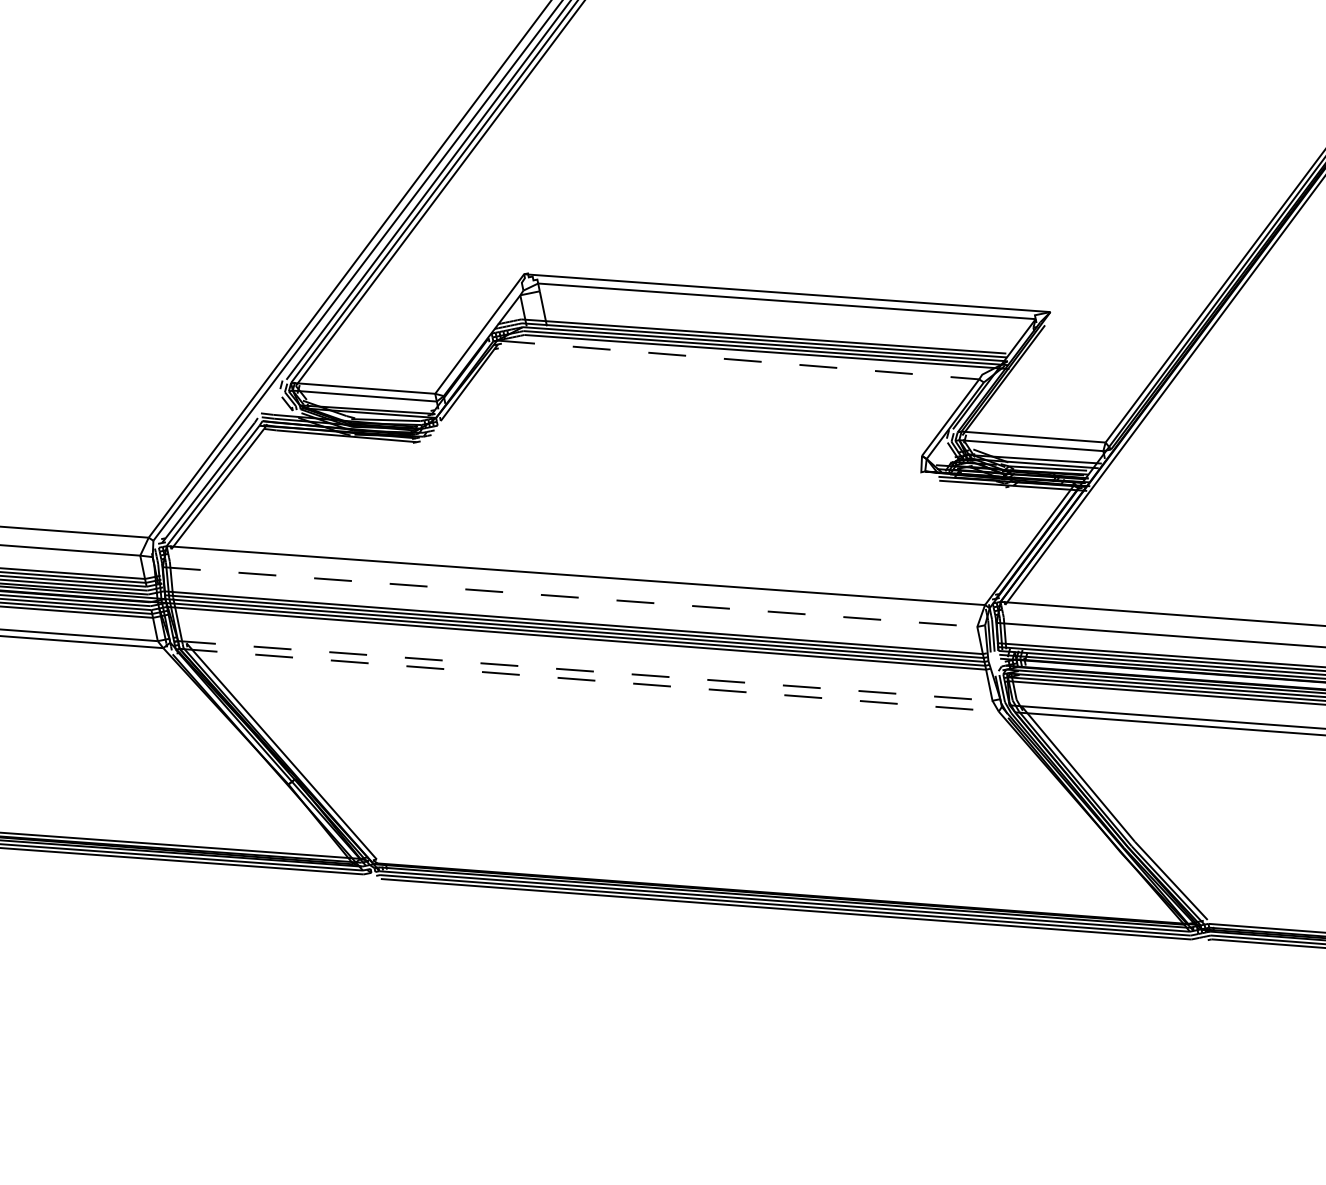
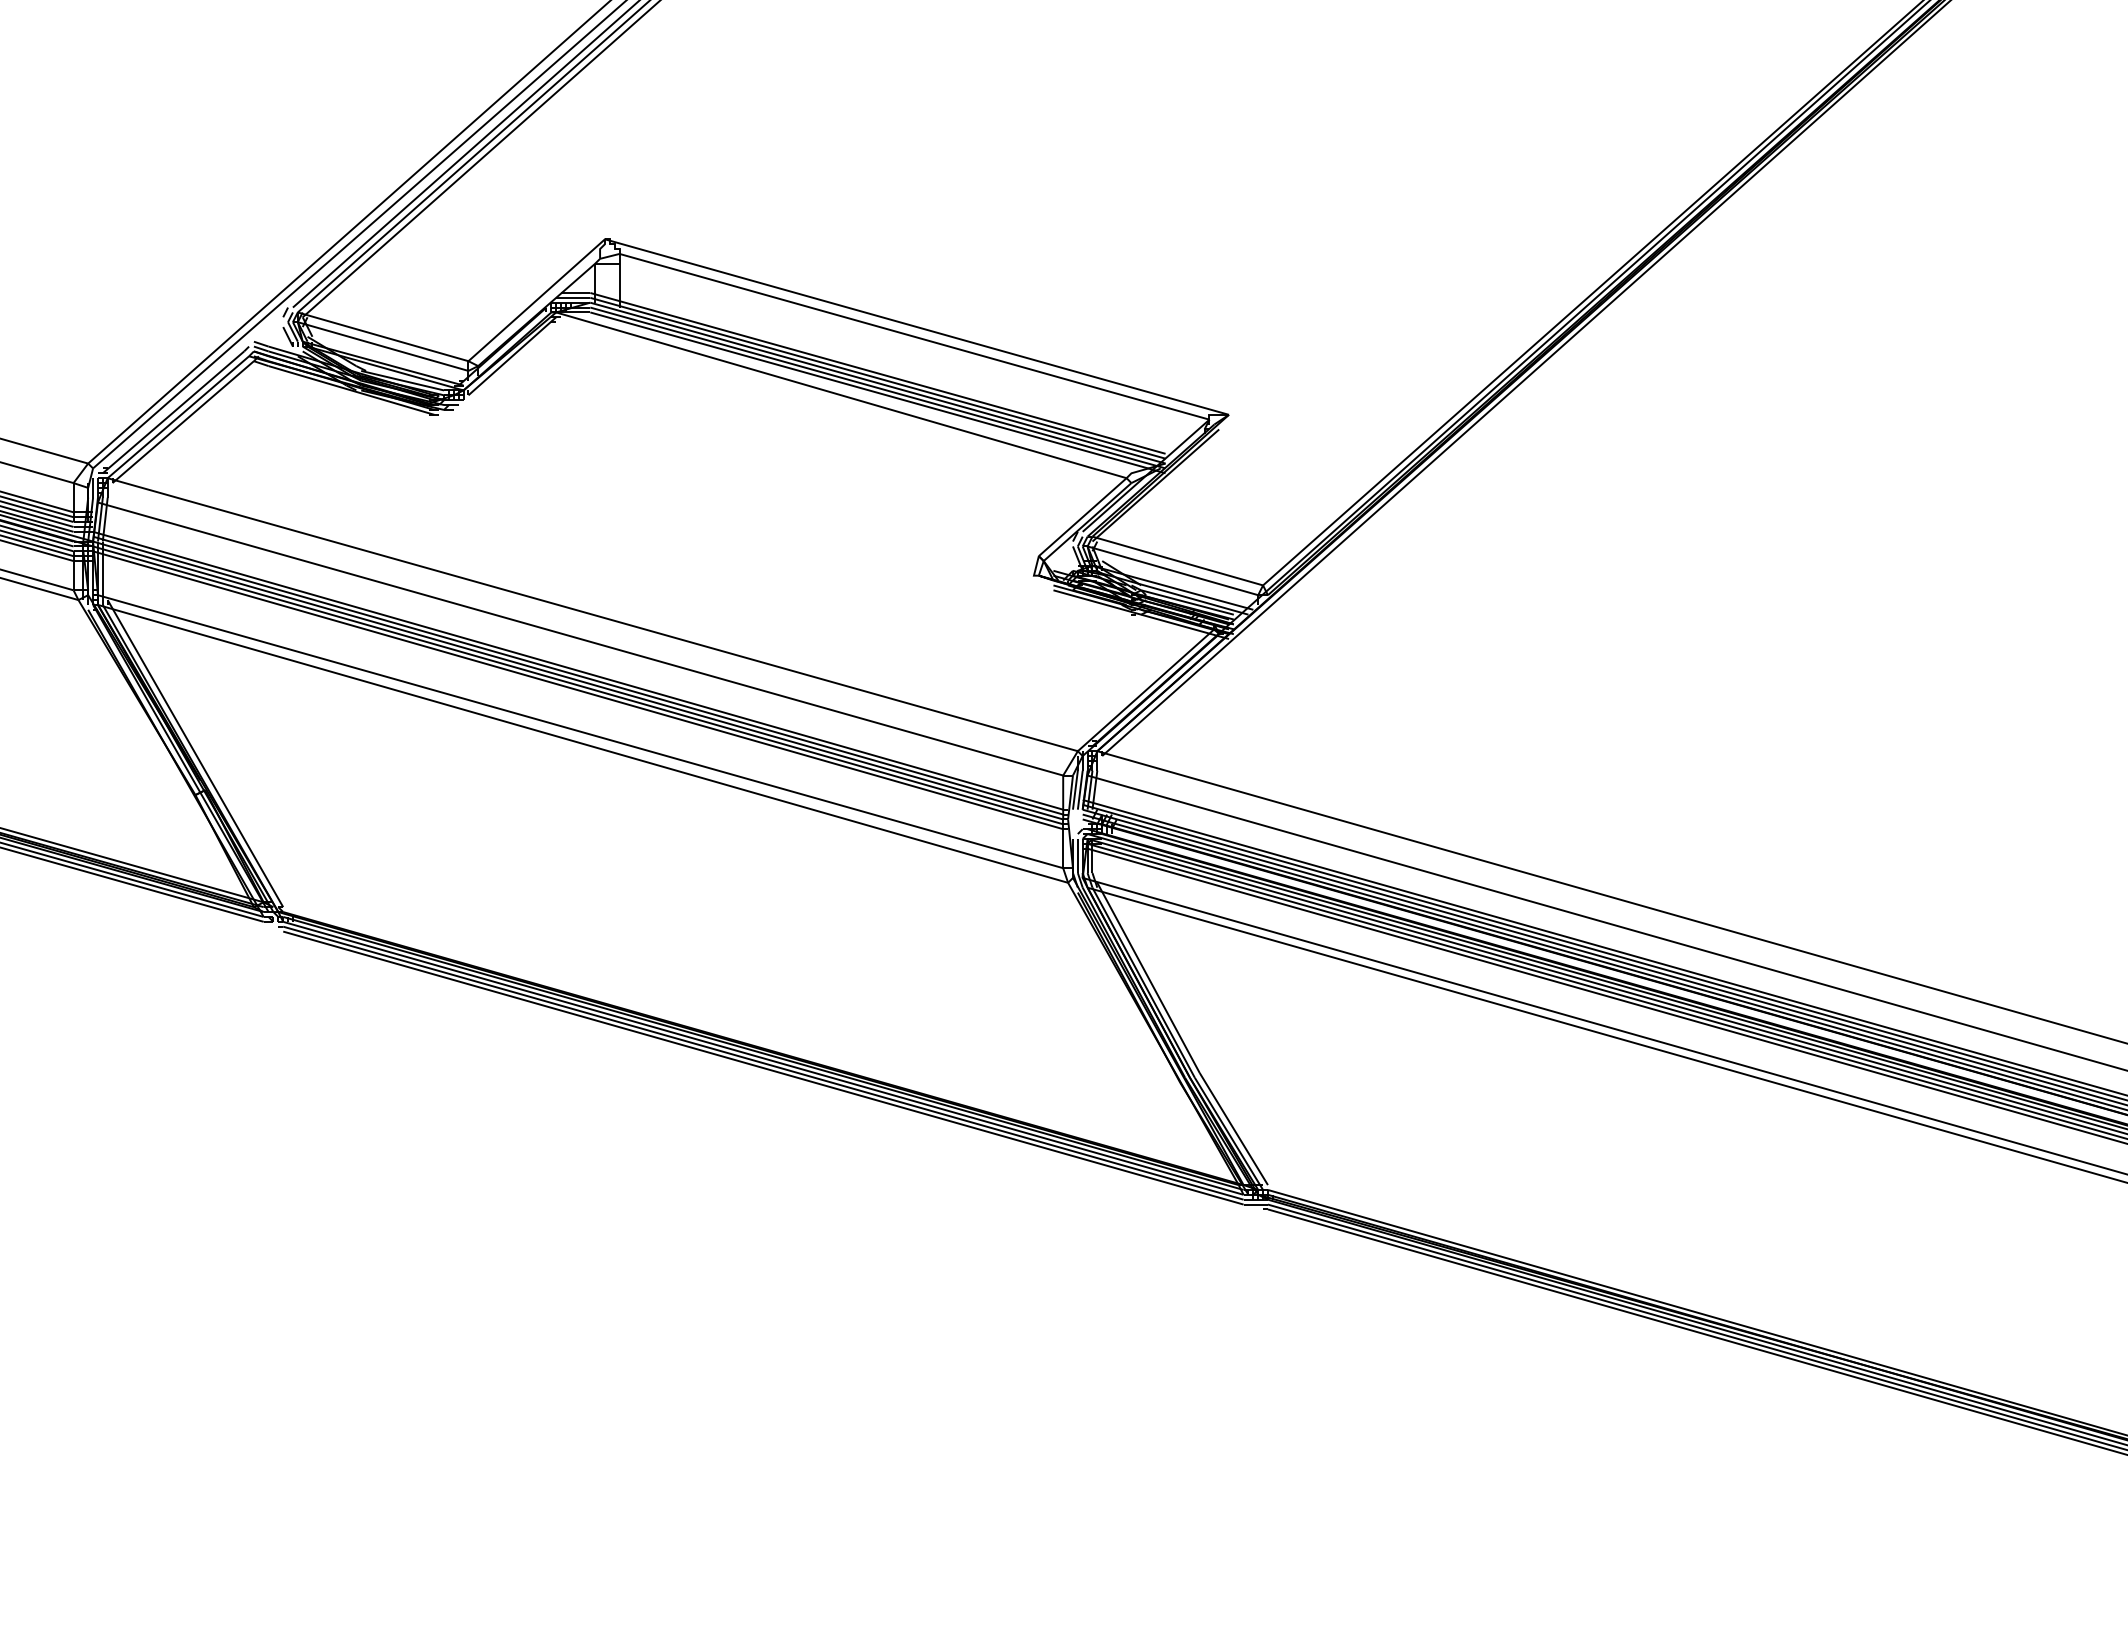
line: (738, 360) -> (841, 395), dashed -> solid
line: (570, 597) -> (580, 639), dashed -> solid
line: (585, 670) -> (580, 731), dashed -> solid
line: (589, 679) -> (583, 743), dashed -> solid

